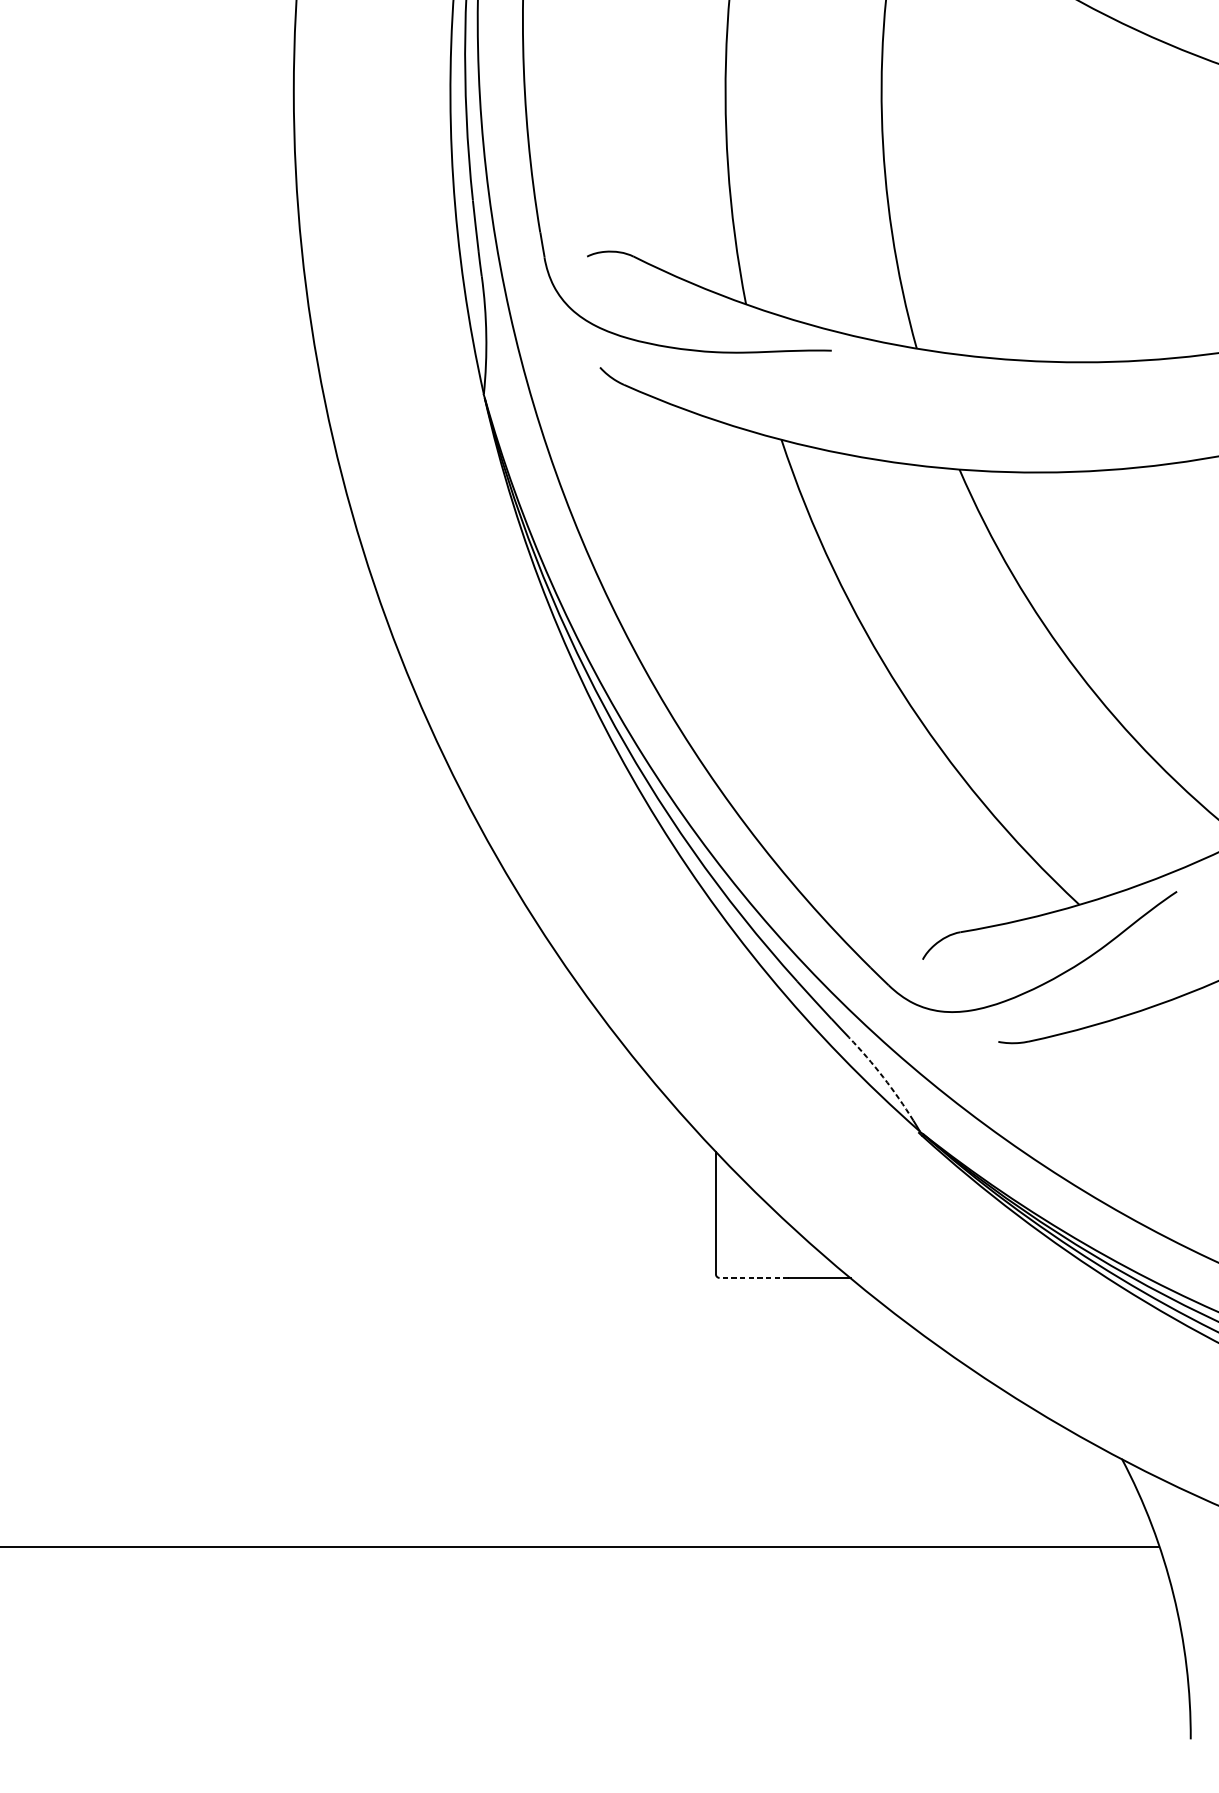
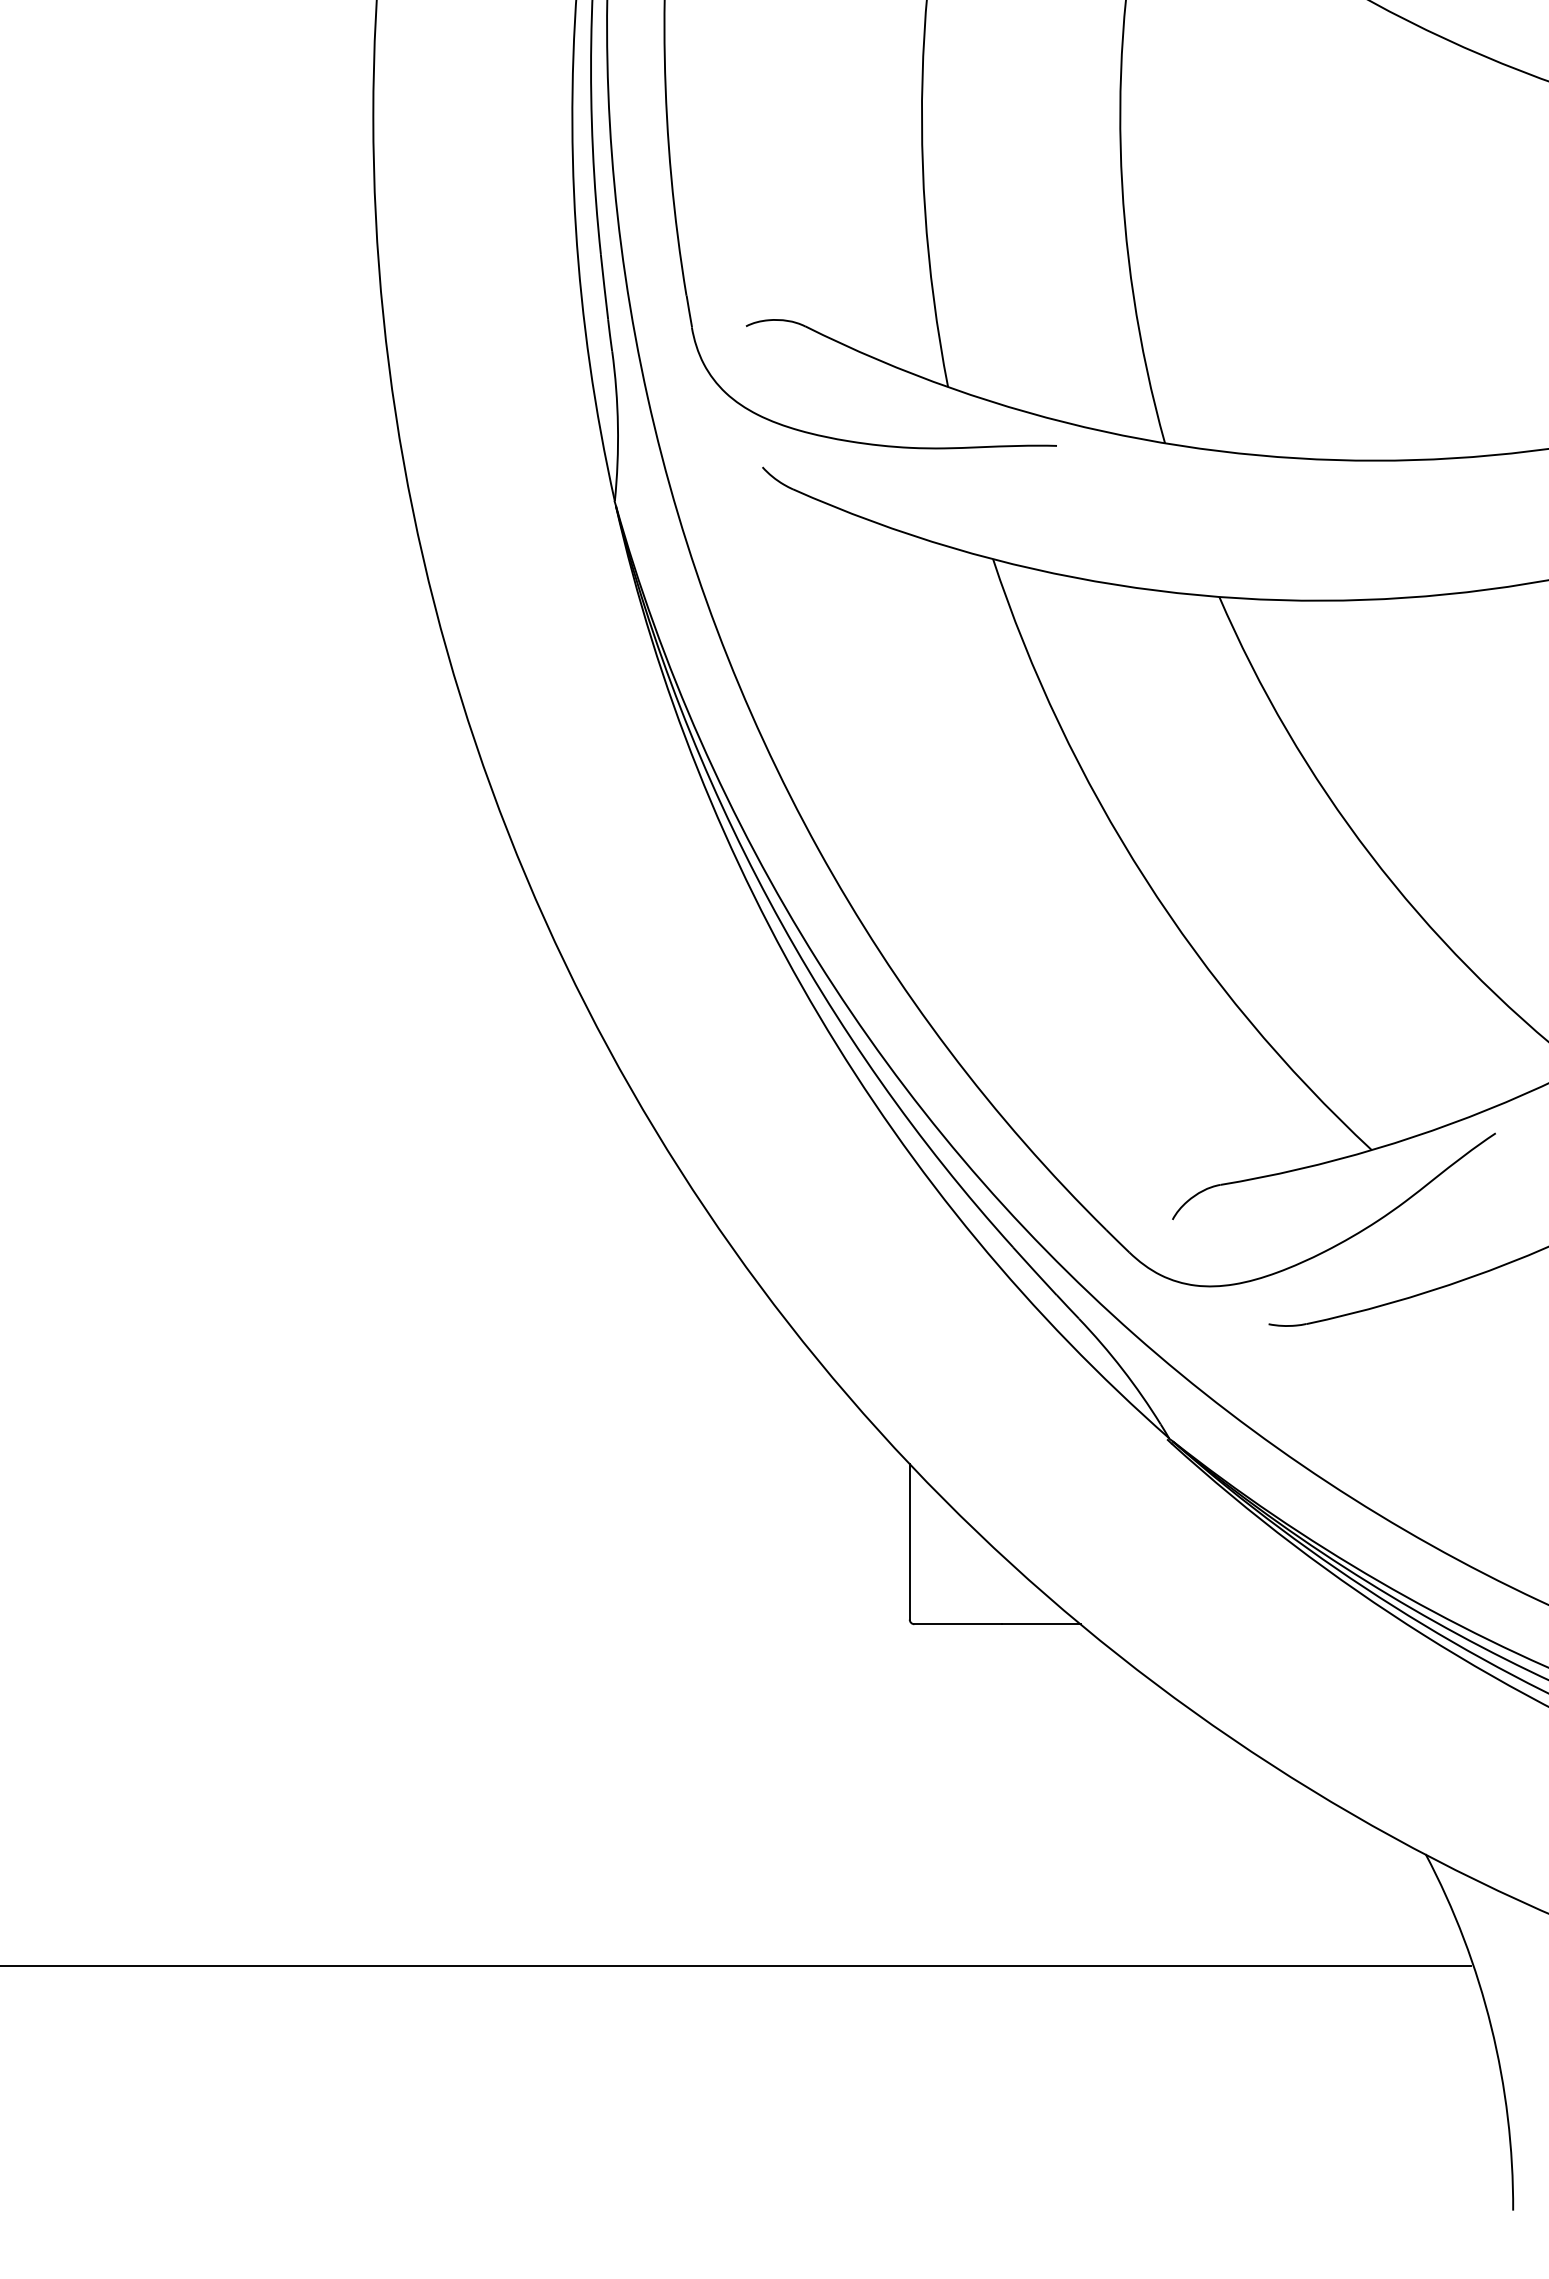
arc: (883, 1077) -> (1122, 1369), dashed -> solid
line: (754, 1278) -> (958, 1624), dashed -> solid

